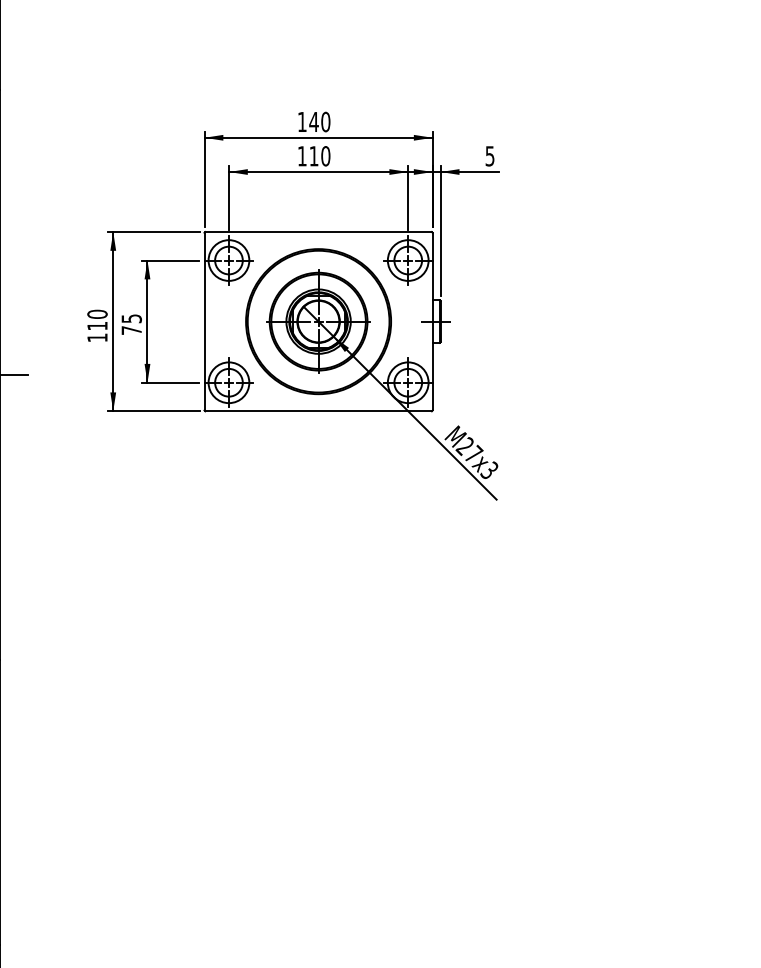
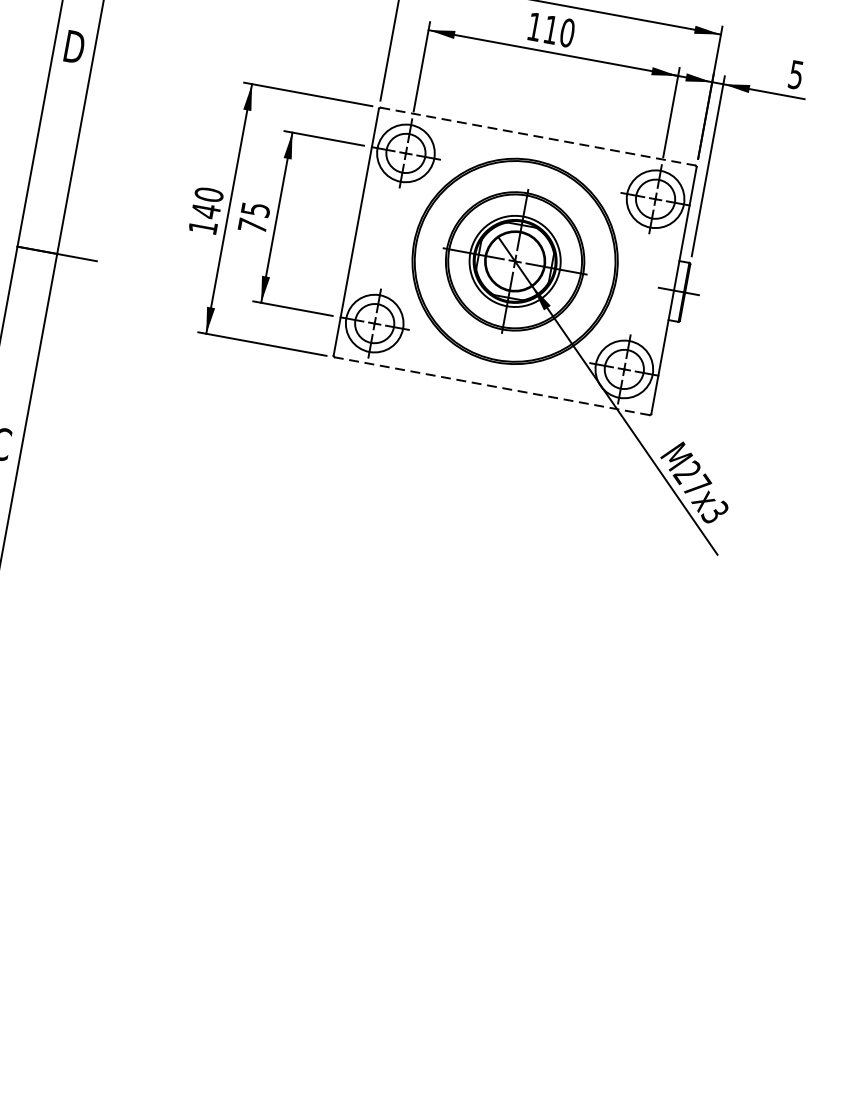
line: (319, 232) -> (539, 137), solid -> dashed
text: (97, 326) -> (206, 211), 110 -> 140
line: (318, 411) -> (492, 386), solid -> dashed

